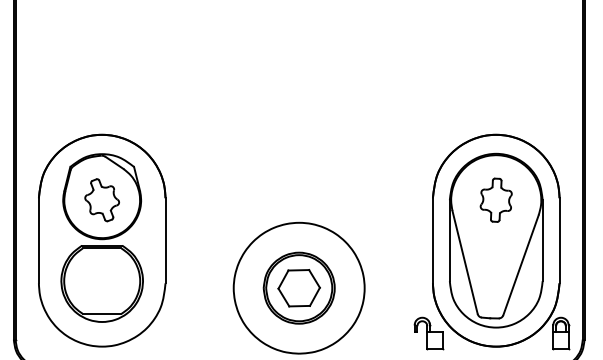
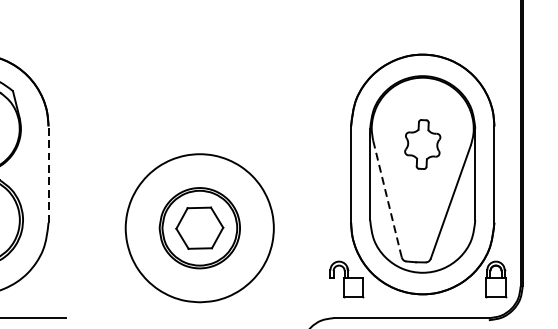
part: (495, 199) -> (421, 143), moved
line: (165, 240) -> (48, 174), solid -> dashed
line: (465, 262) -> (387, 199), solid -> dashed

